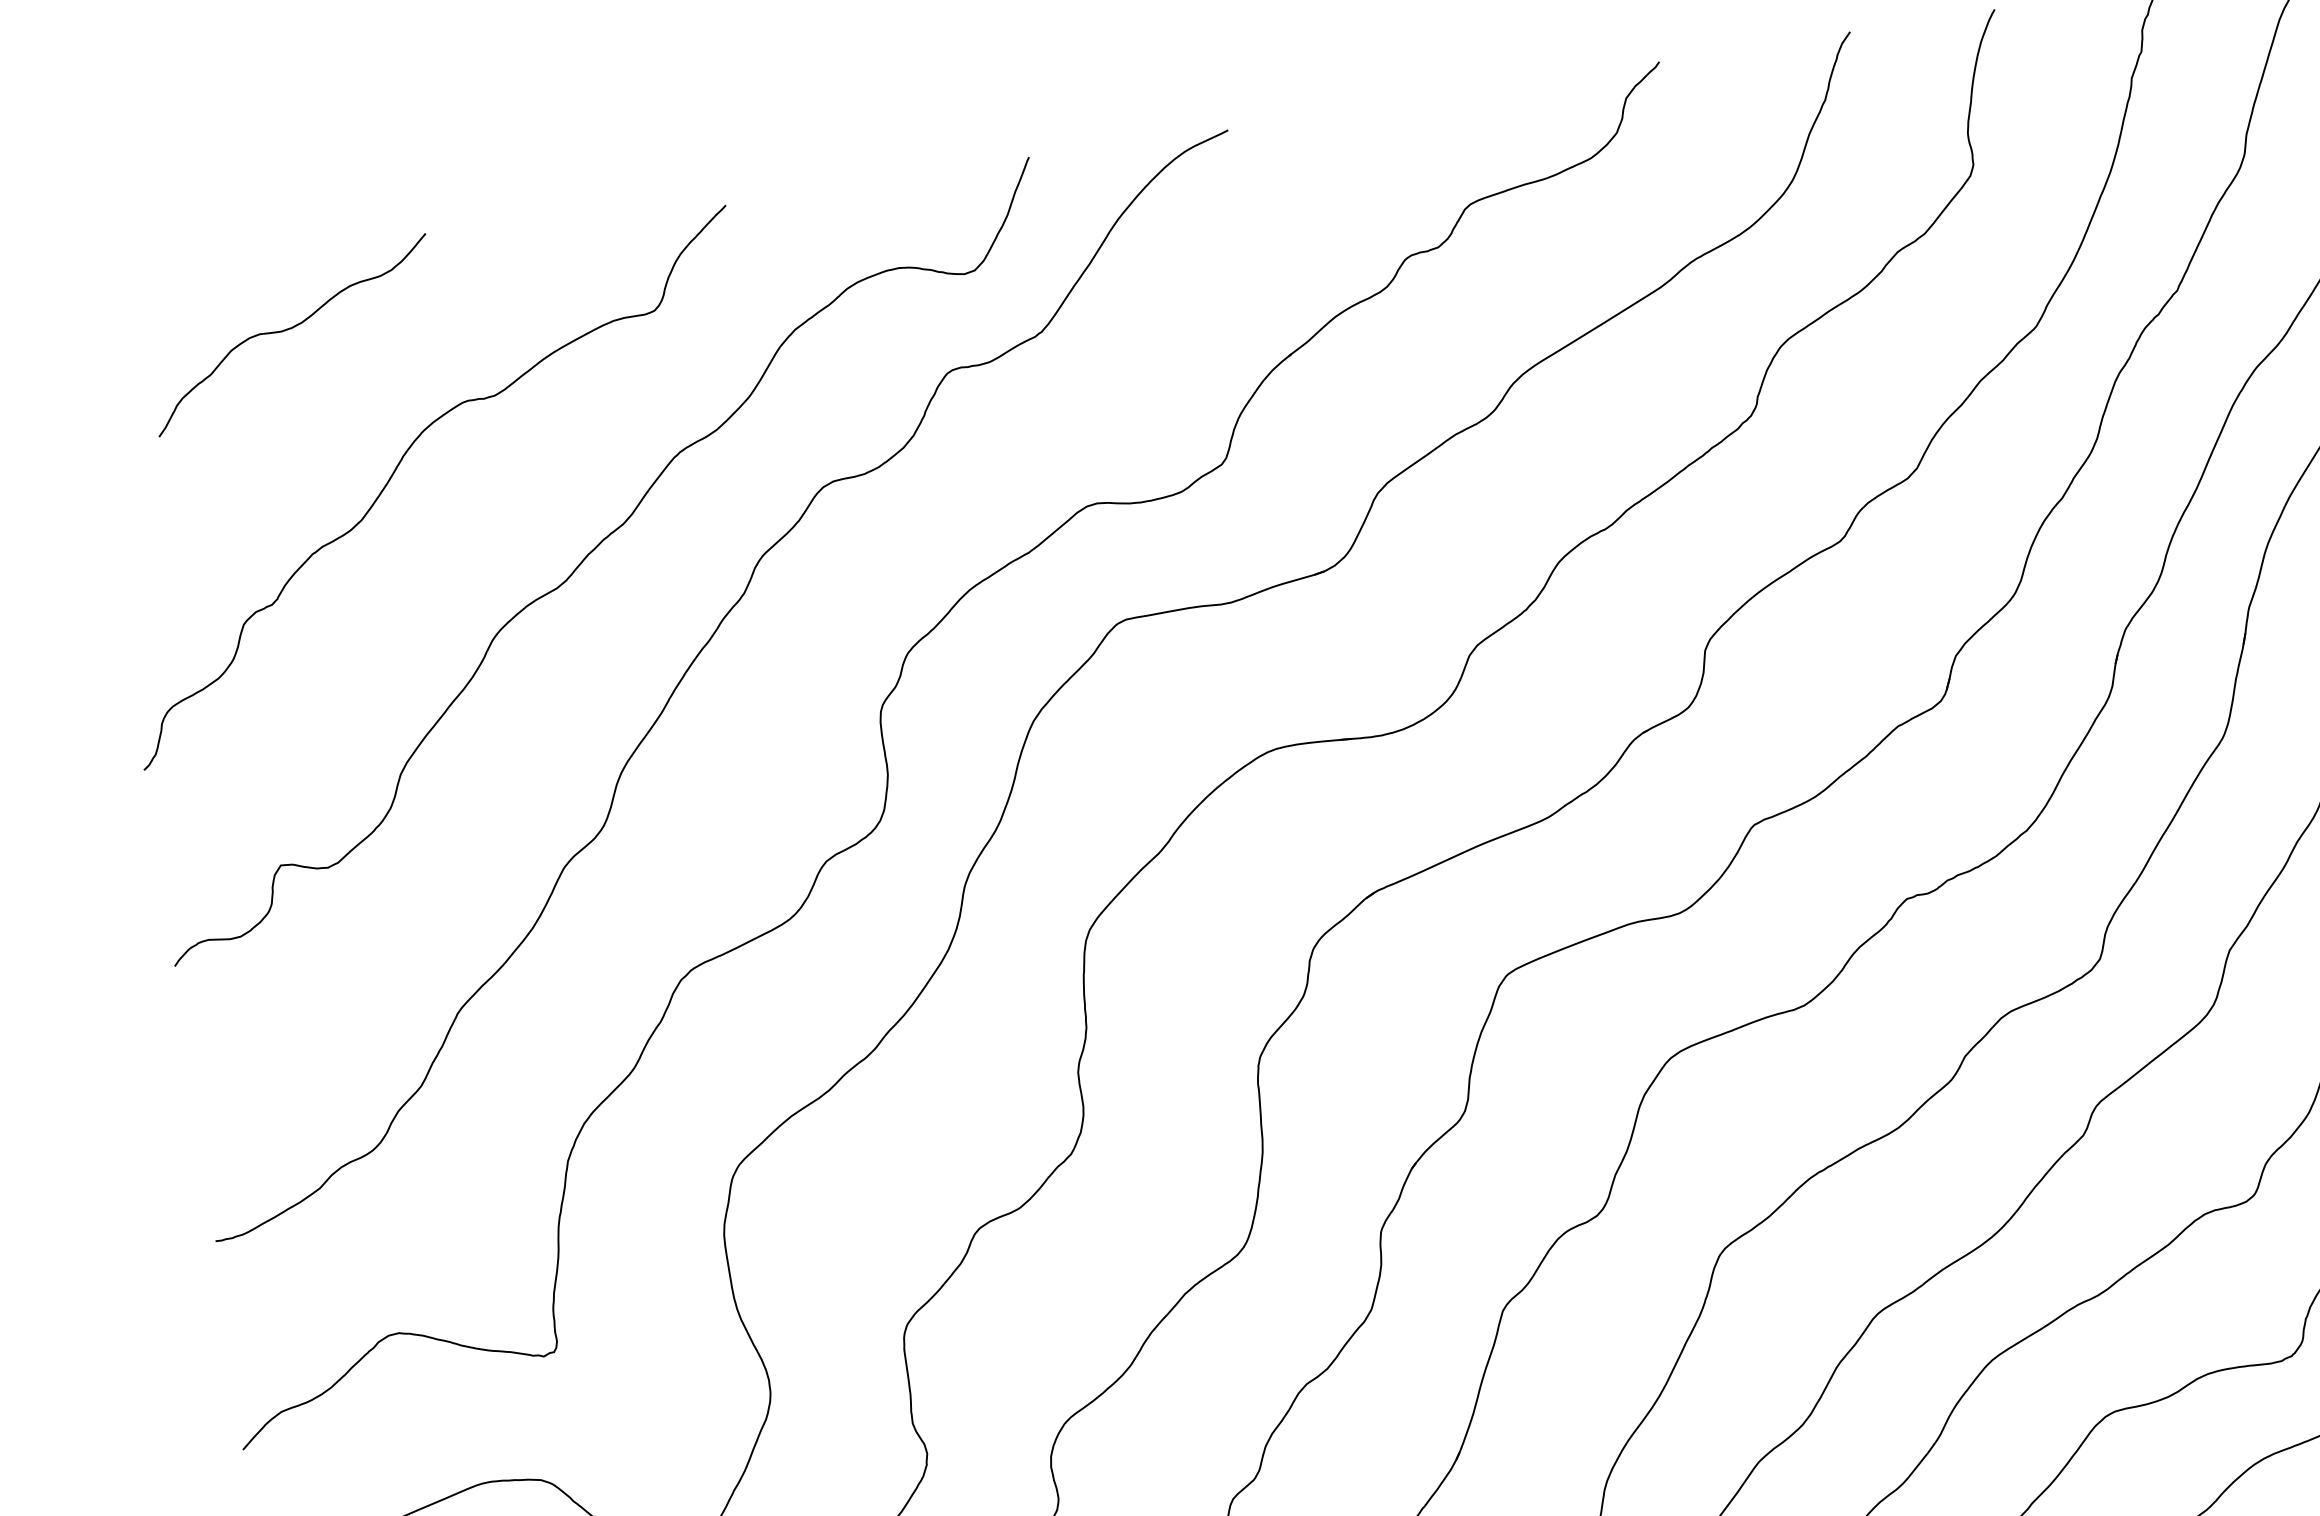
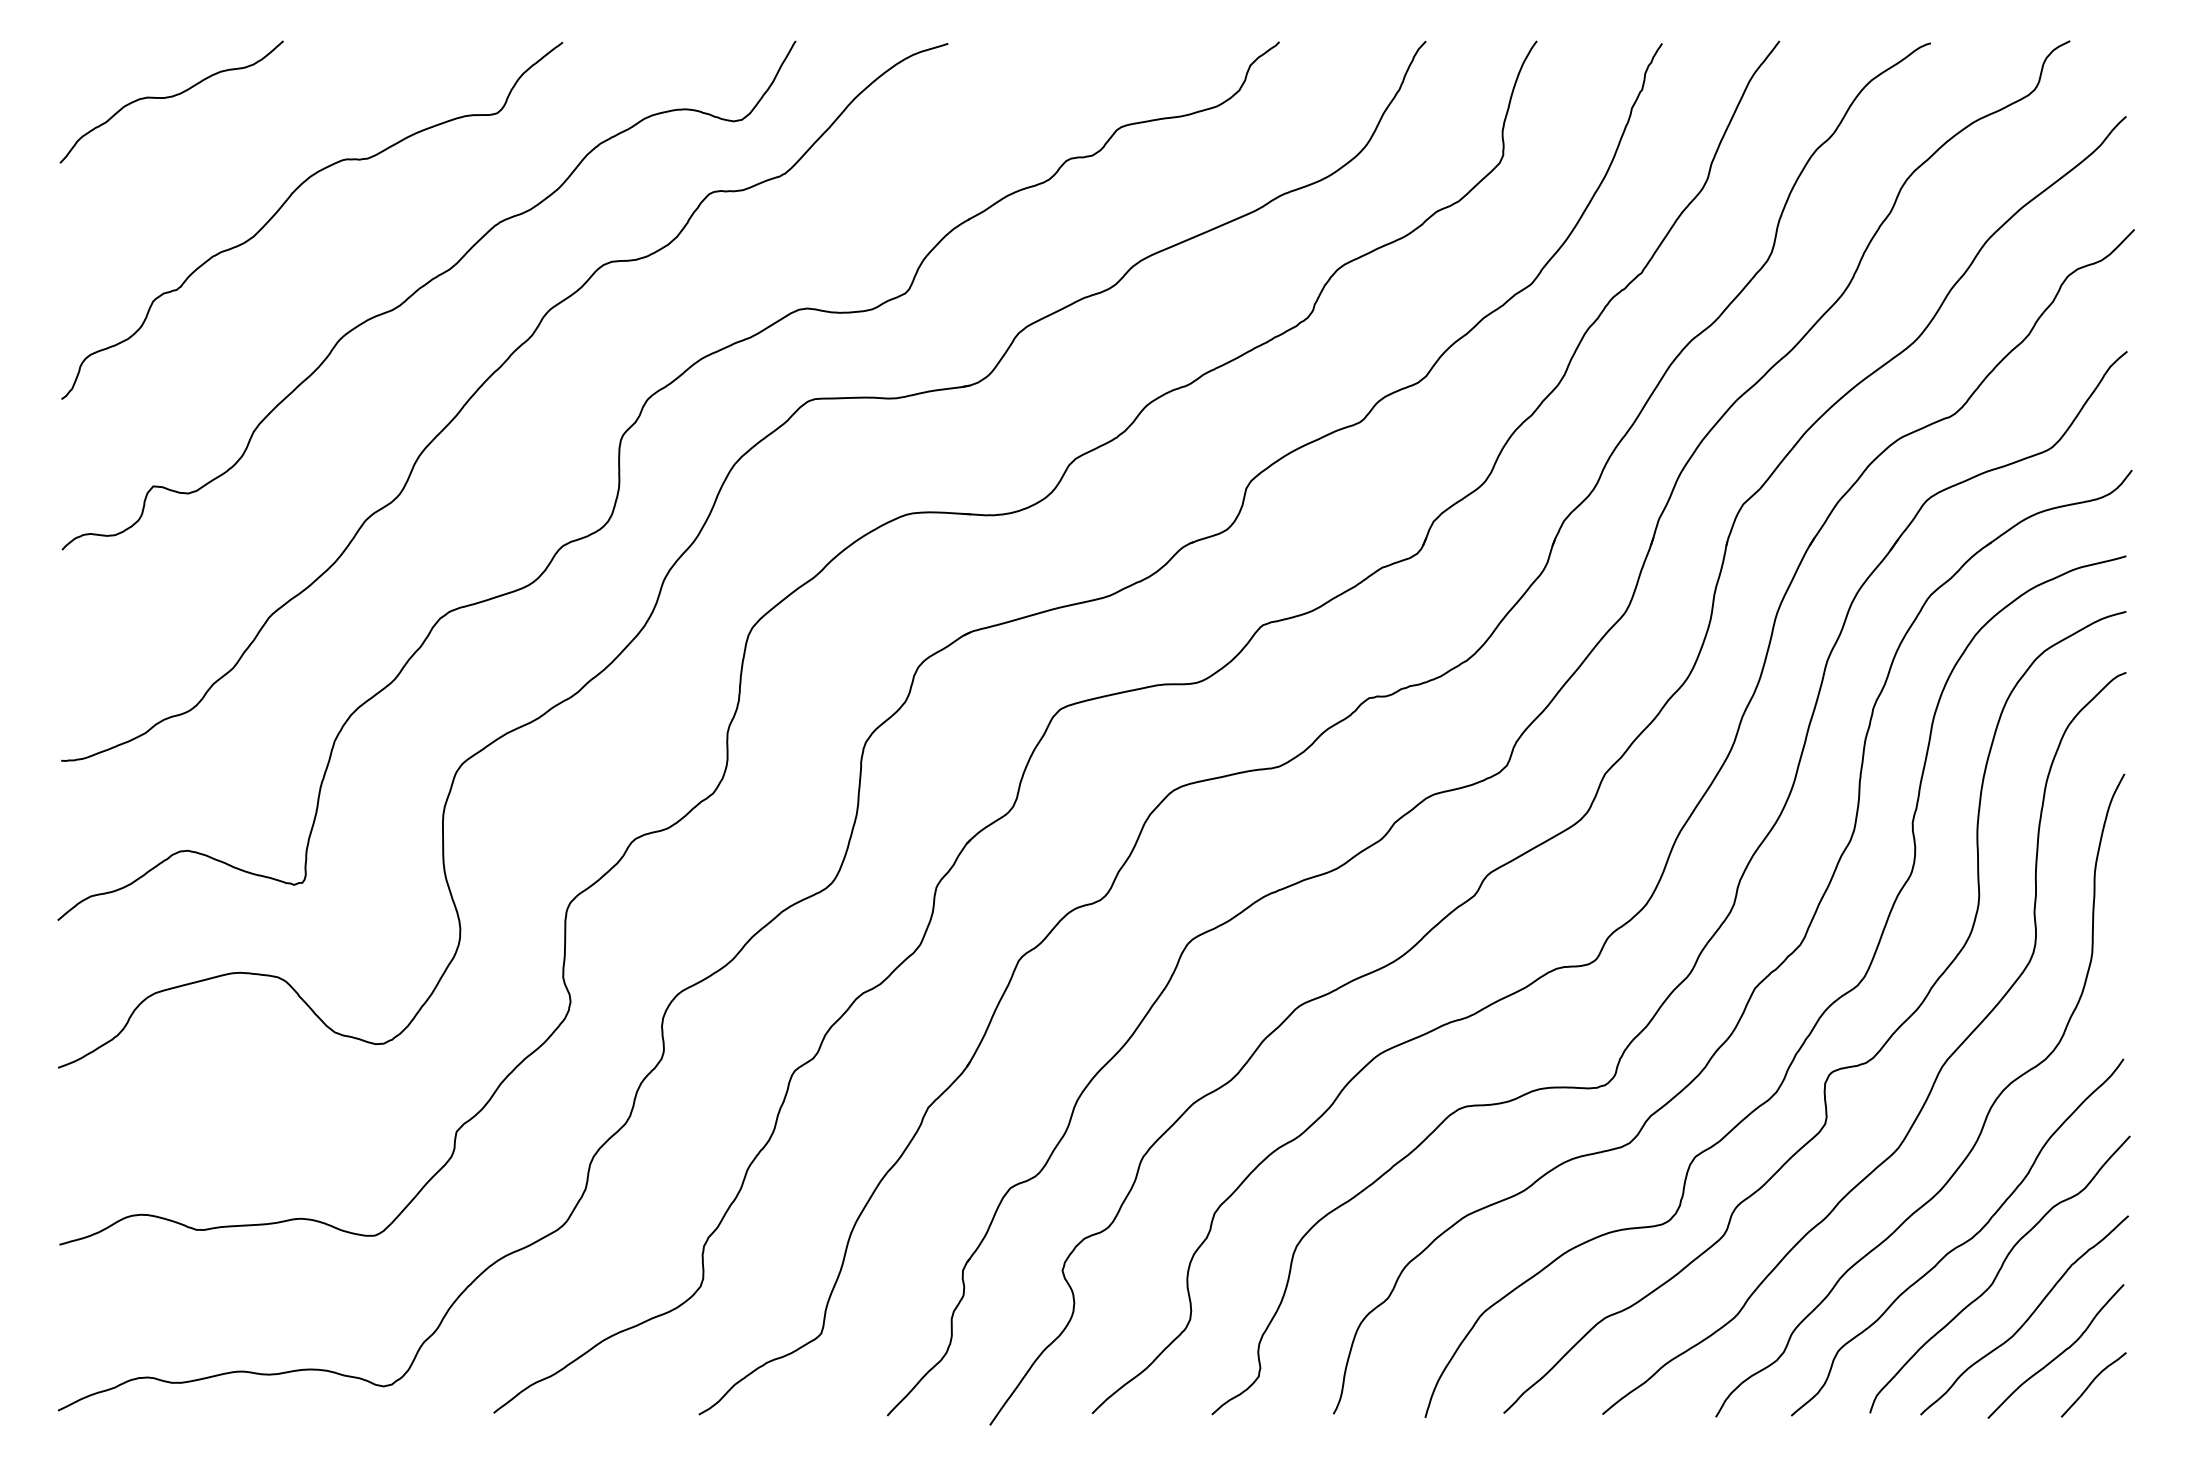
curve: (291, 329) -> (171, 97), moved

